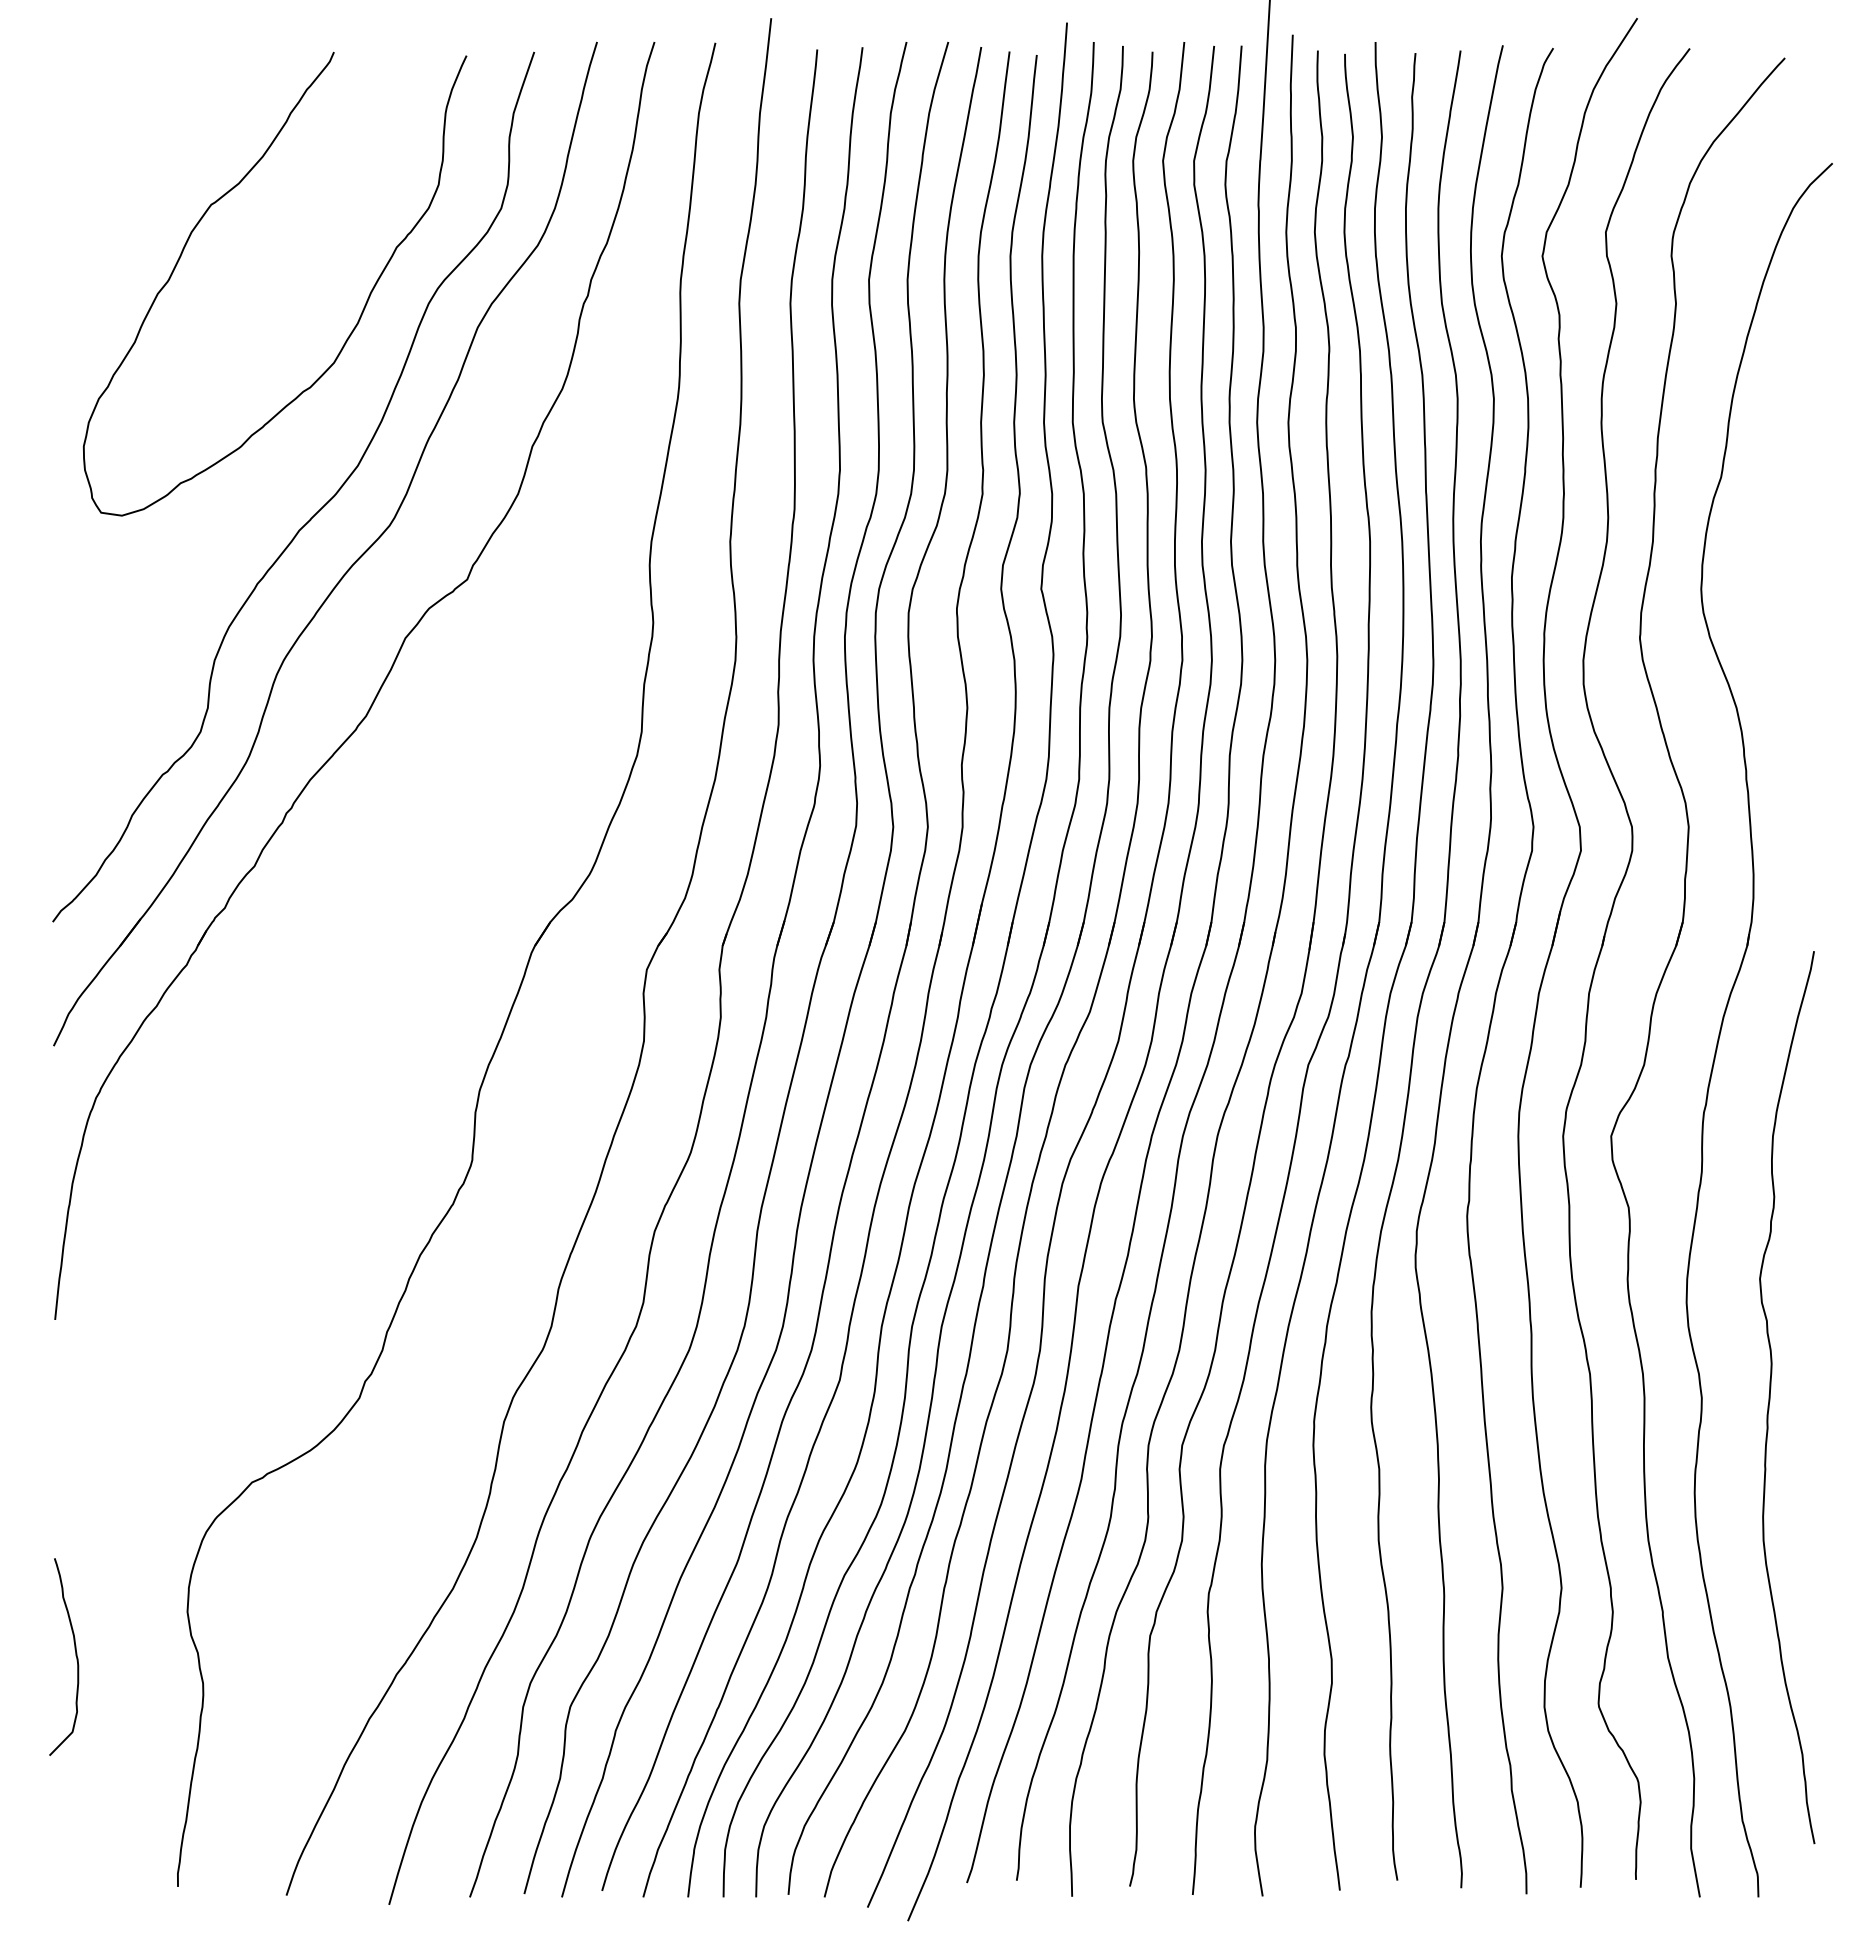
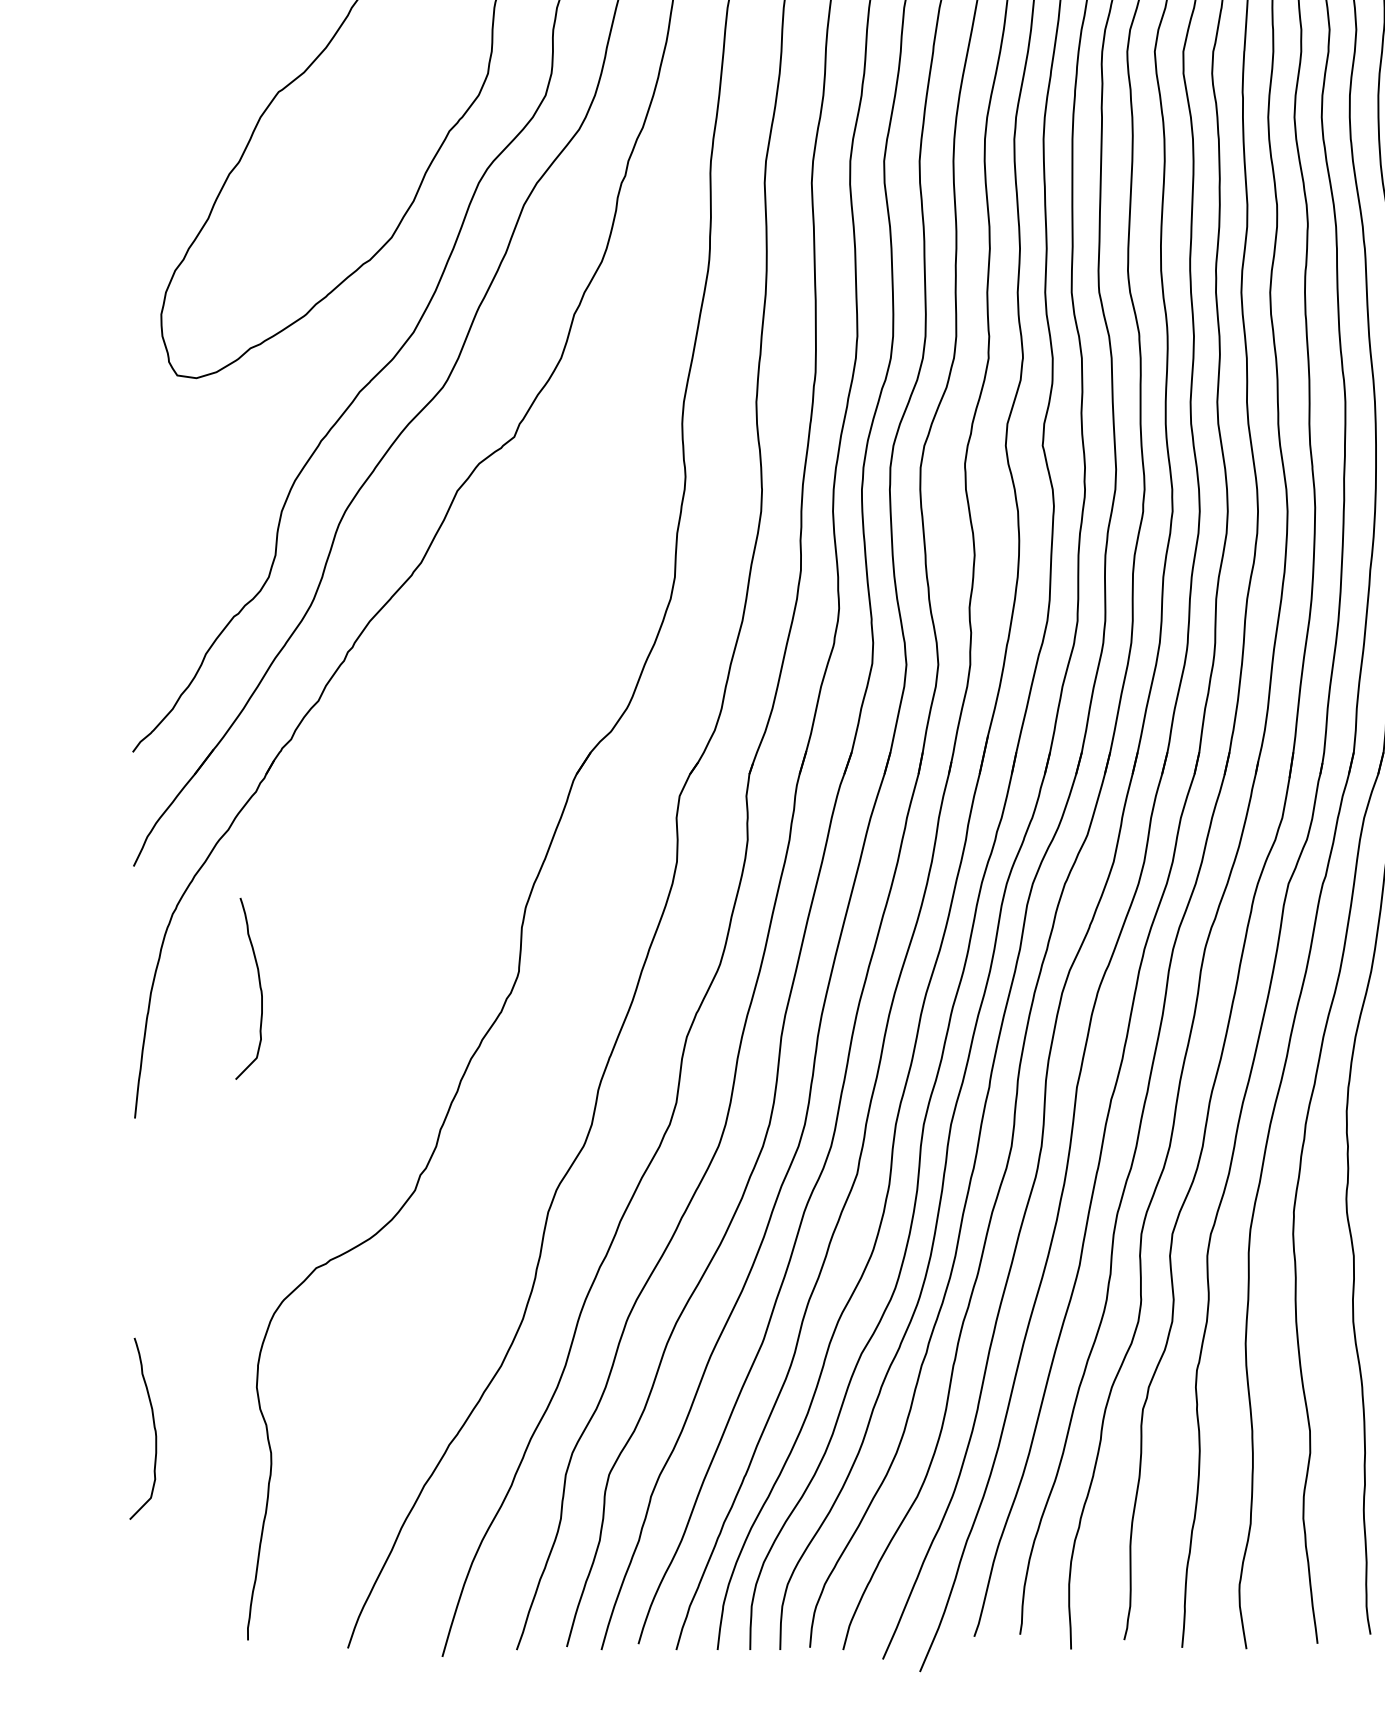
curve: (190, 1178) -> (259, 988), added

